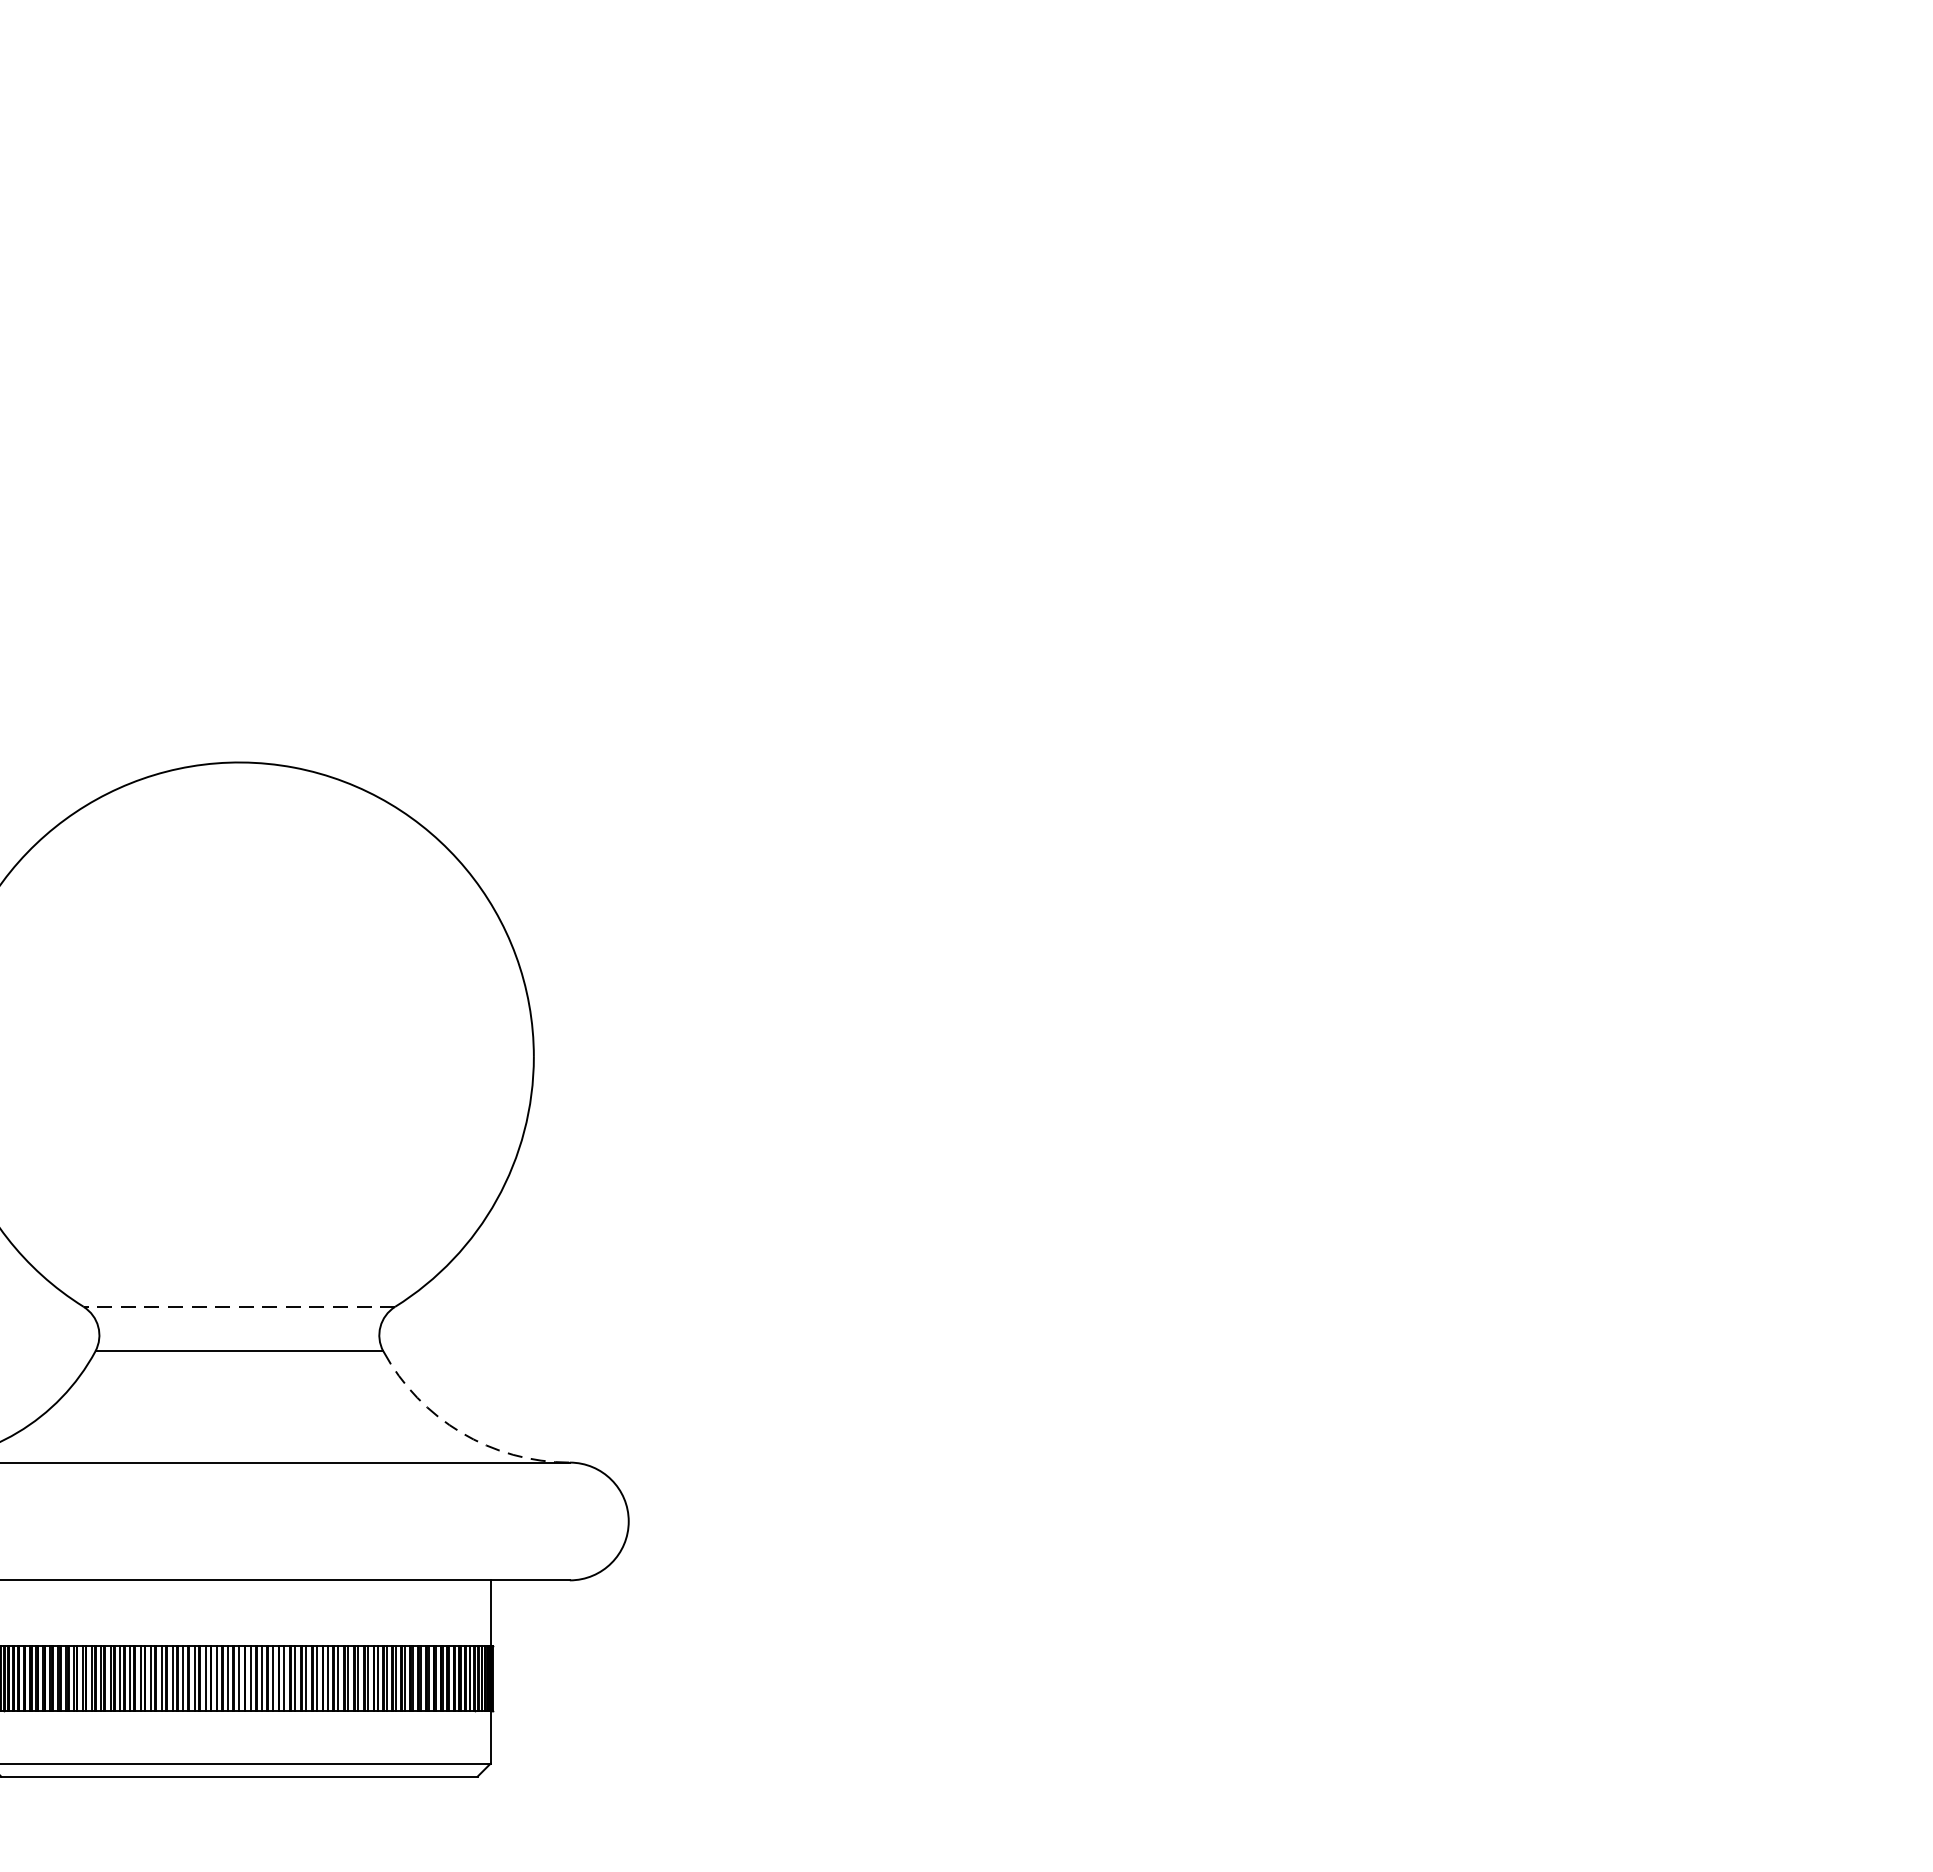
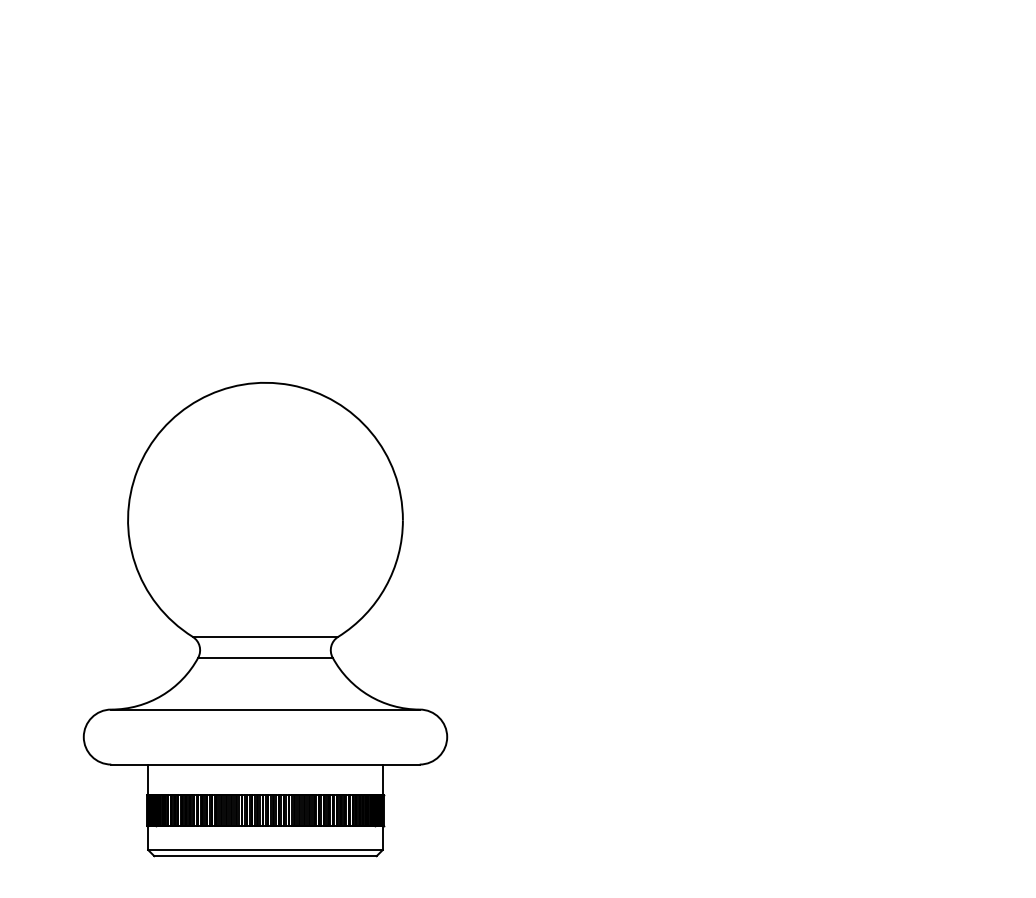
line: (239, 1306) -> (265, 636), dashed -> solid
arc: (462, 1432) -> (369, 695), dashed -> solid

